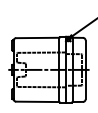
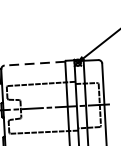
line: (37, 37) -> (34, 62), solid -> dashed

